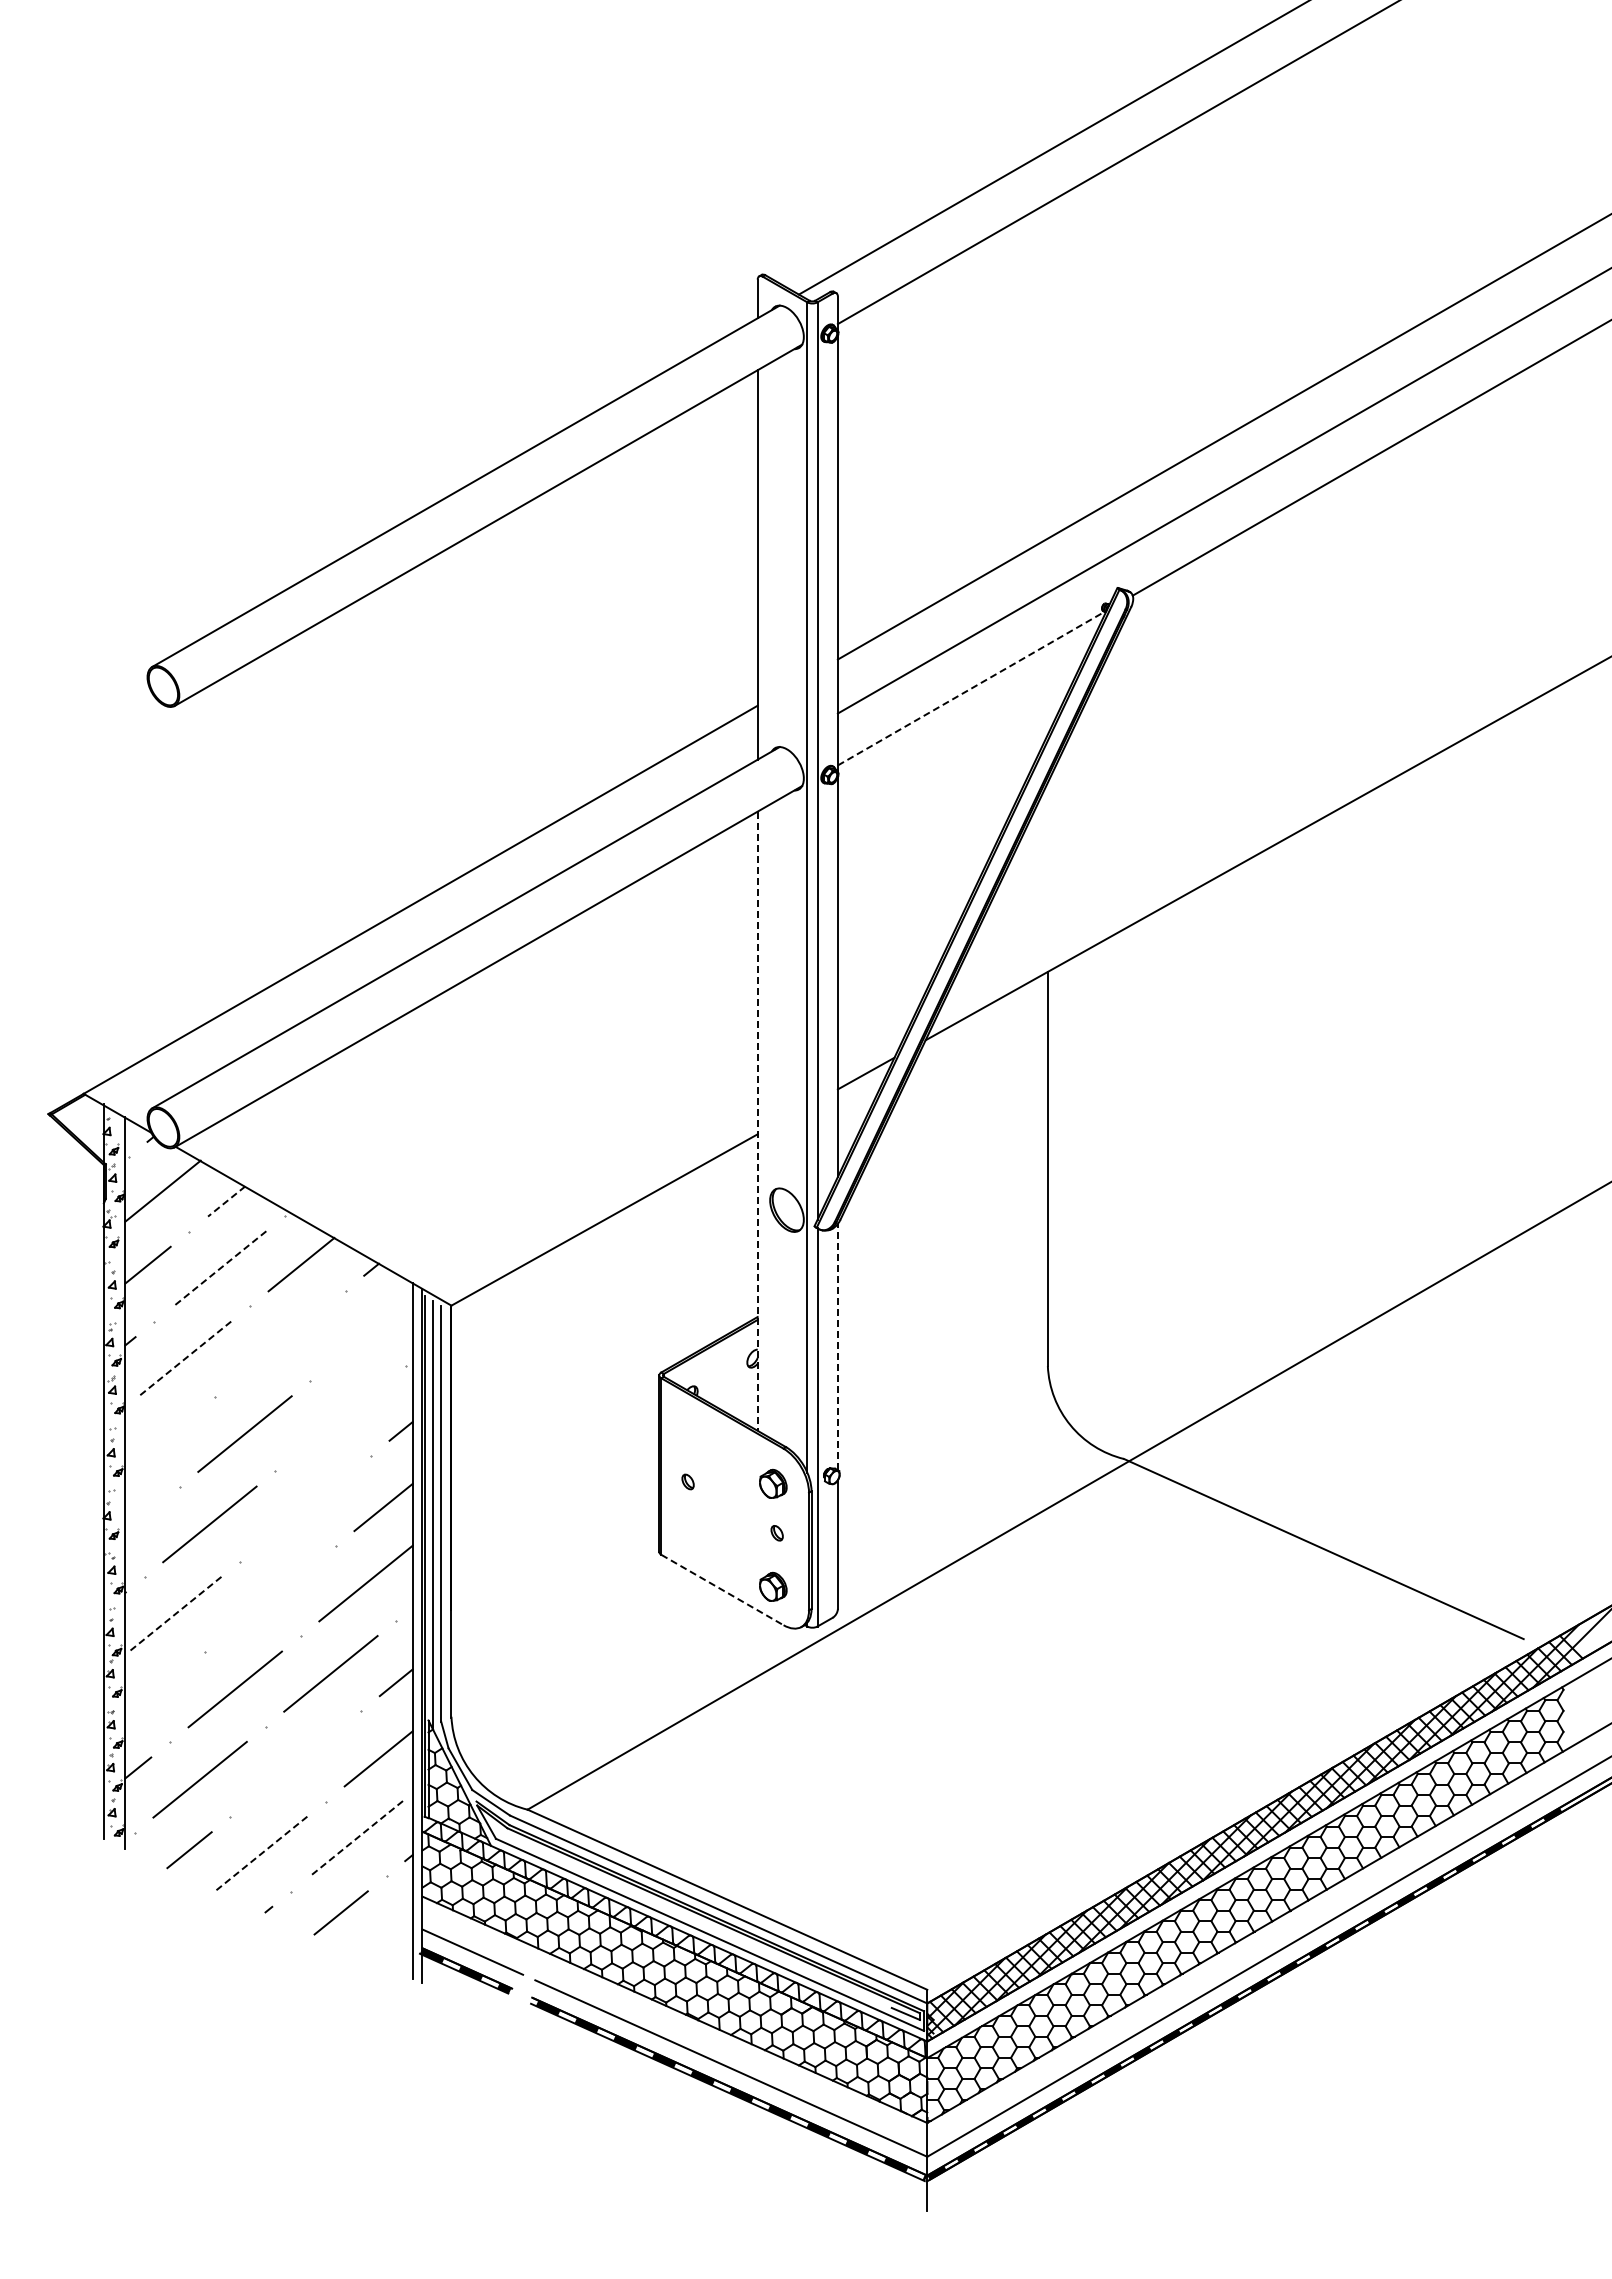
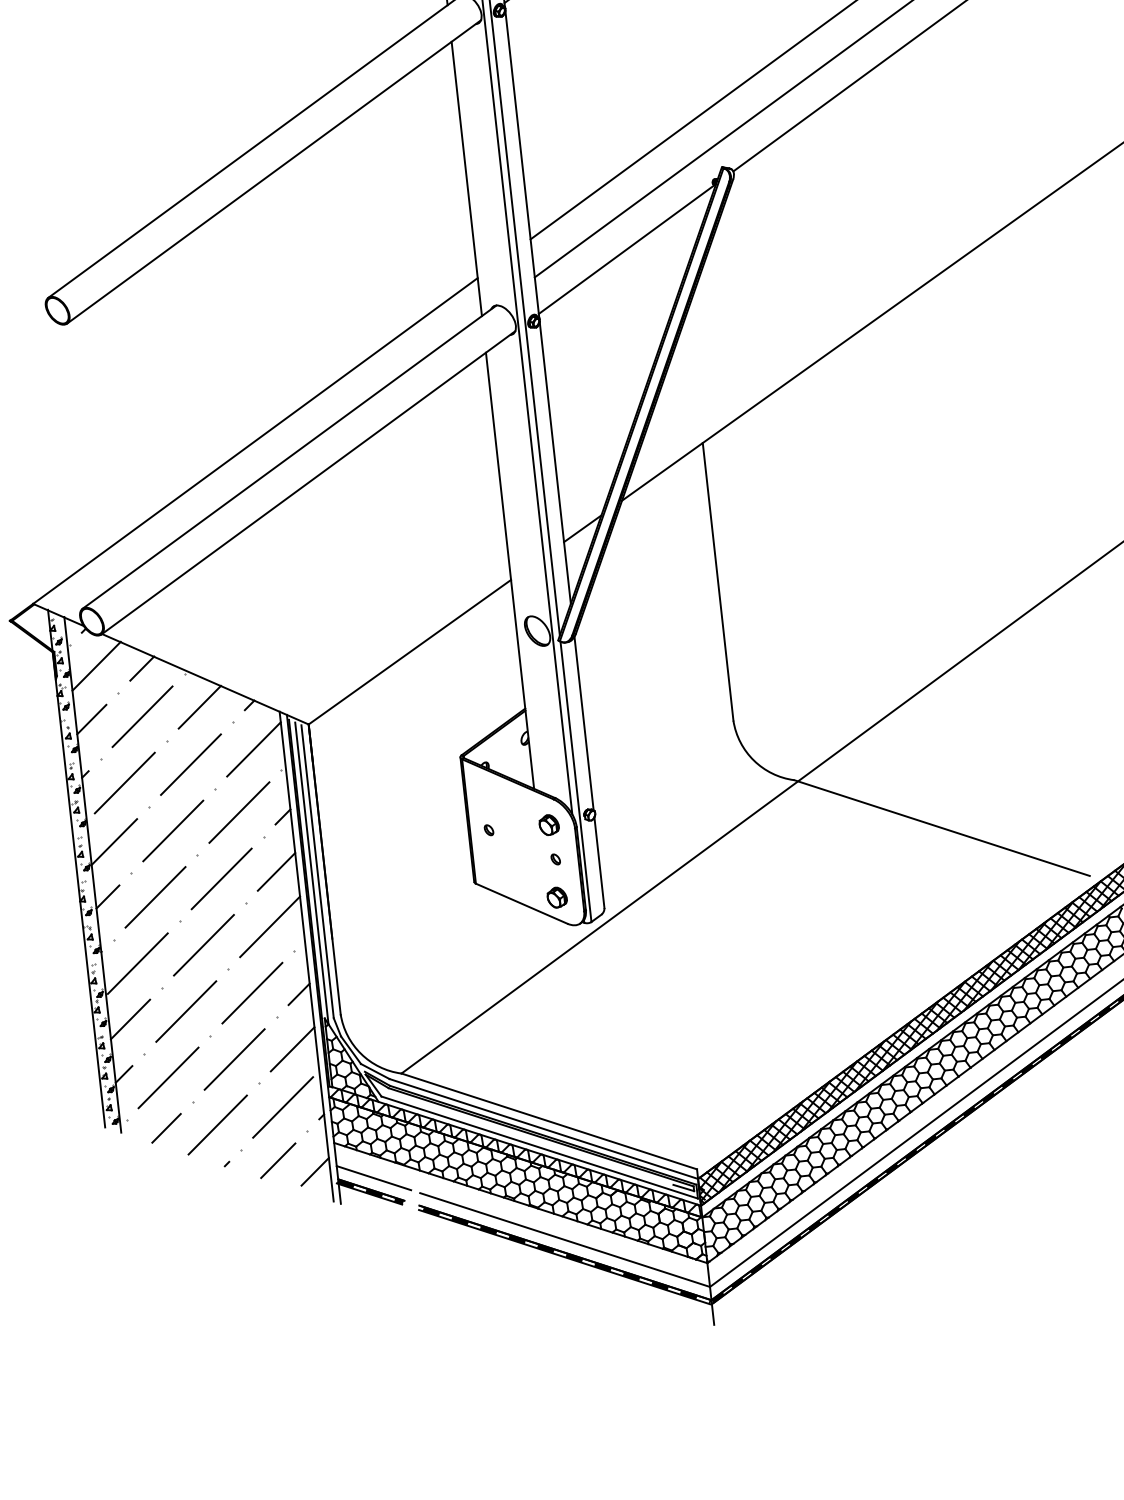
line: (971, 688) -> (626, 249), dashed -> solid
line: (757, 1121) -> (509, 570), dashed -> solid
line: (226, 1201) -> (142, 668), dashed -> solid
line: (219, 1269) -> (142, 717), dashed -> solid
line: (370, 1332) -> (253, 749), added
line: (279, 1343) -> (190, 764), added
line: (837, 1346) -> (583, 723), dashed -> solid
line: (184, 1359) -> (124, 783), dashed -> solid
line: (340, 1418) -> (239, 812), added
line: (160, 1440) -> (114, 842), added
line: (305, 1508) -> (221, 878), added
line: (142, 1516) -> (107, 897), added
line: (722, 1590) -> (521, 904), dashed -> solid
line: (270, 1598) -> (203, 944), added
line: (174, 1615) -> (137, 964), dashed -> solid
line: (155, 1691) -> (130, 1019), added
line: (295, 1763) -> (234, 1059), added
line: (355, 1839) -> (282, 1107), dashed -> solid
line: (261, 1853) -> (217, 1125), dashed -> solid
line: (391, 1933) -> (315, 1171), added

